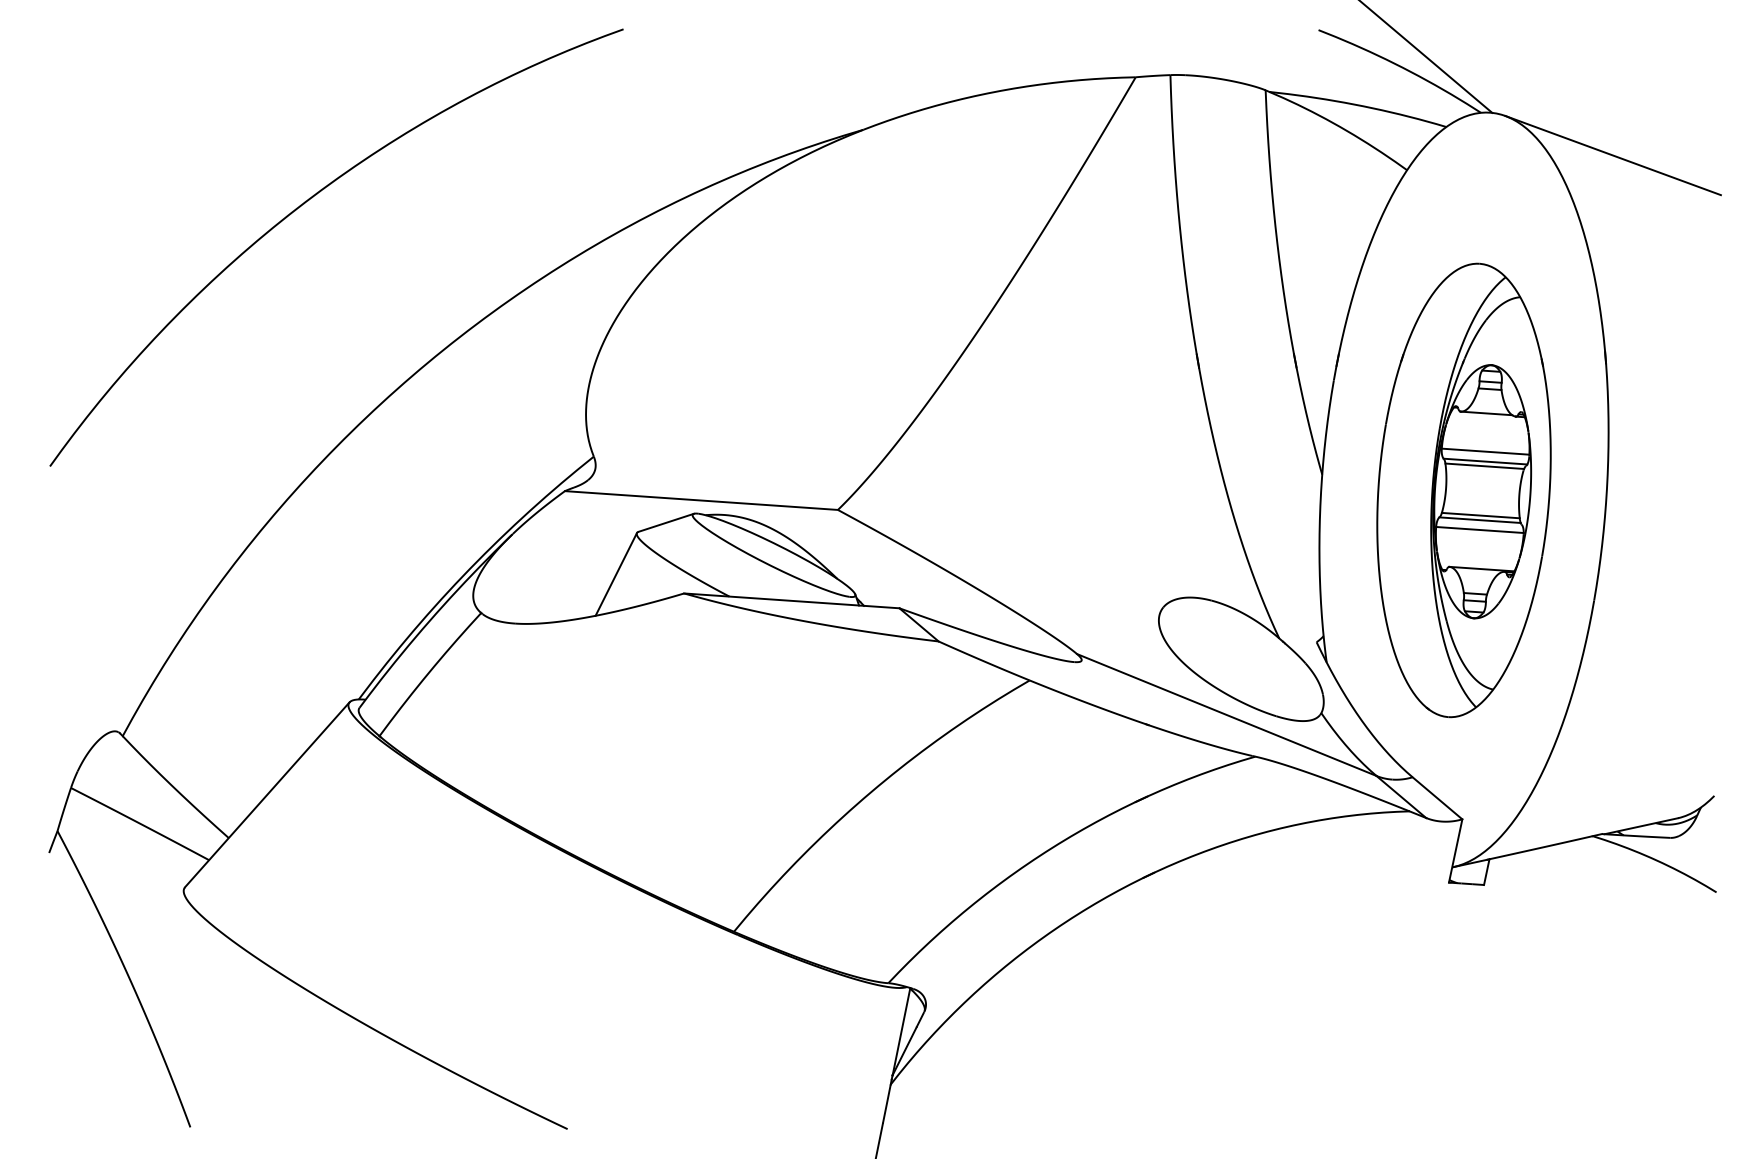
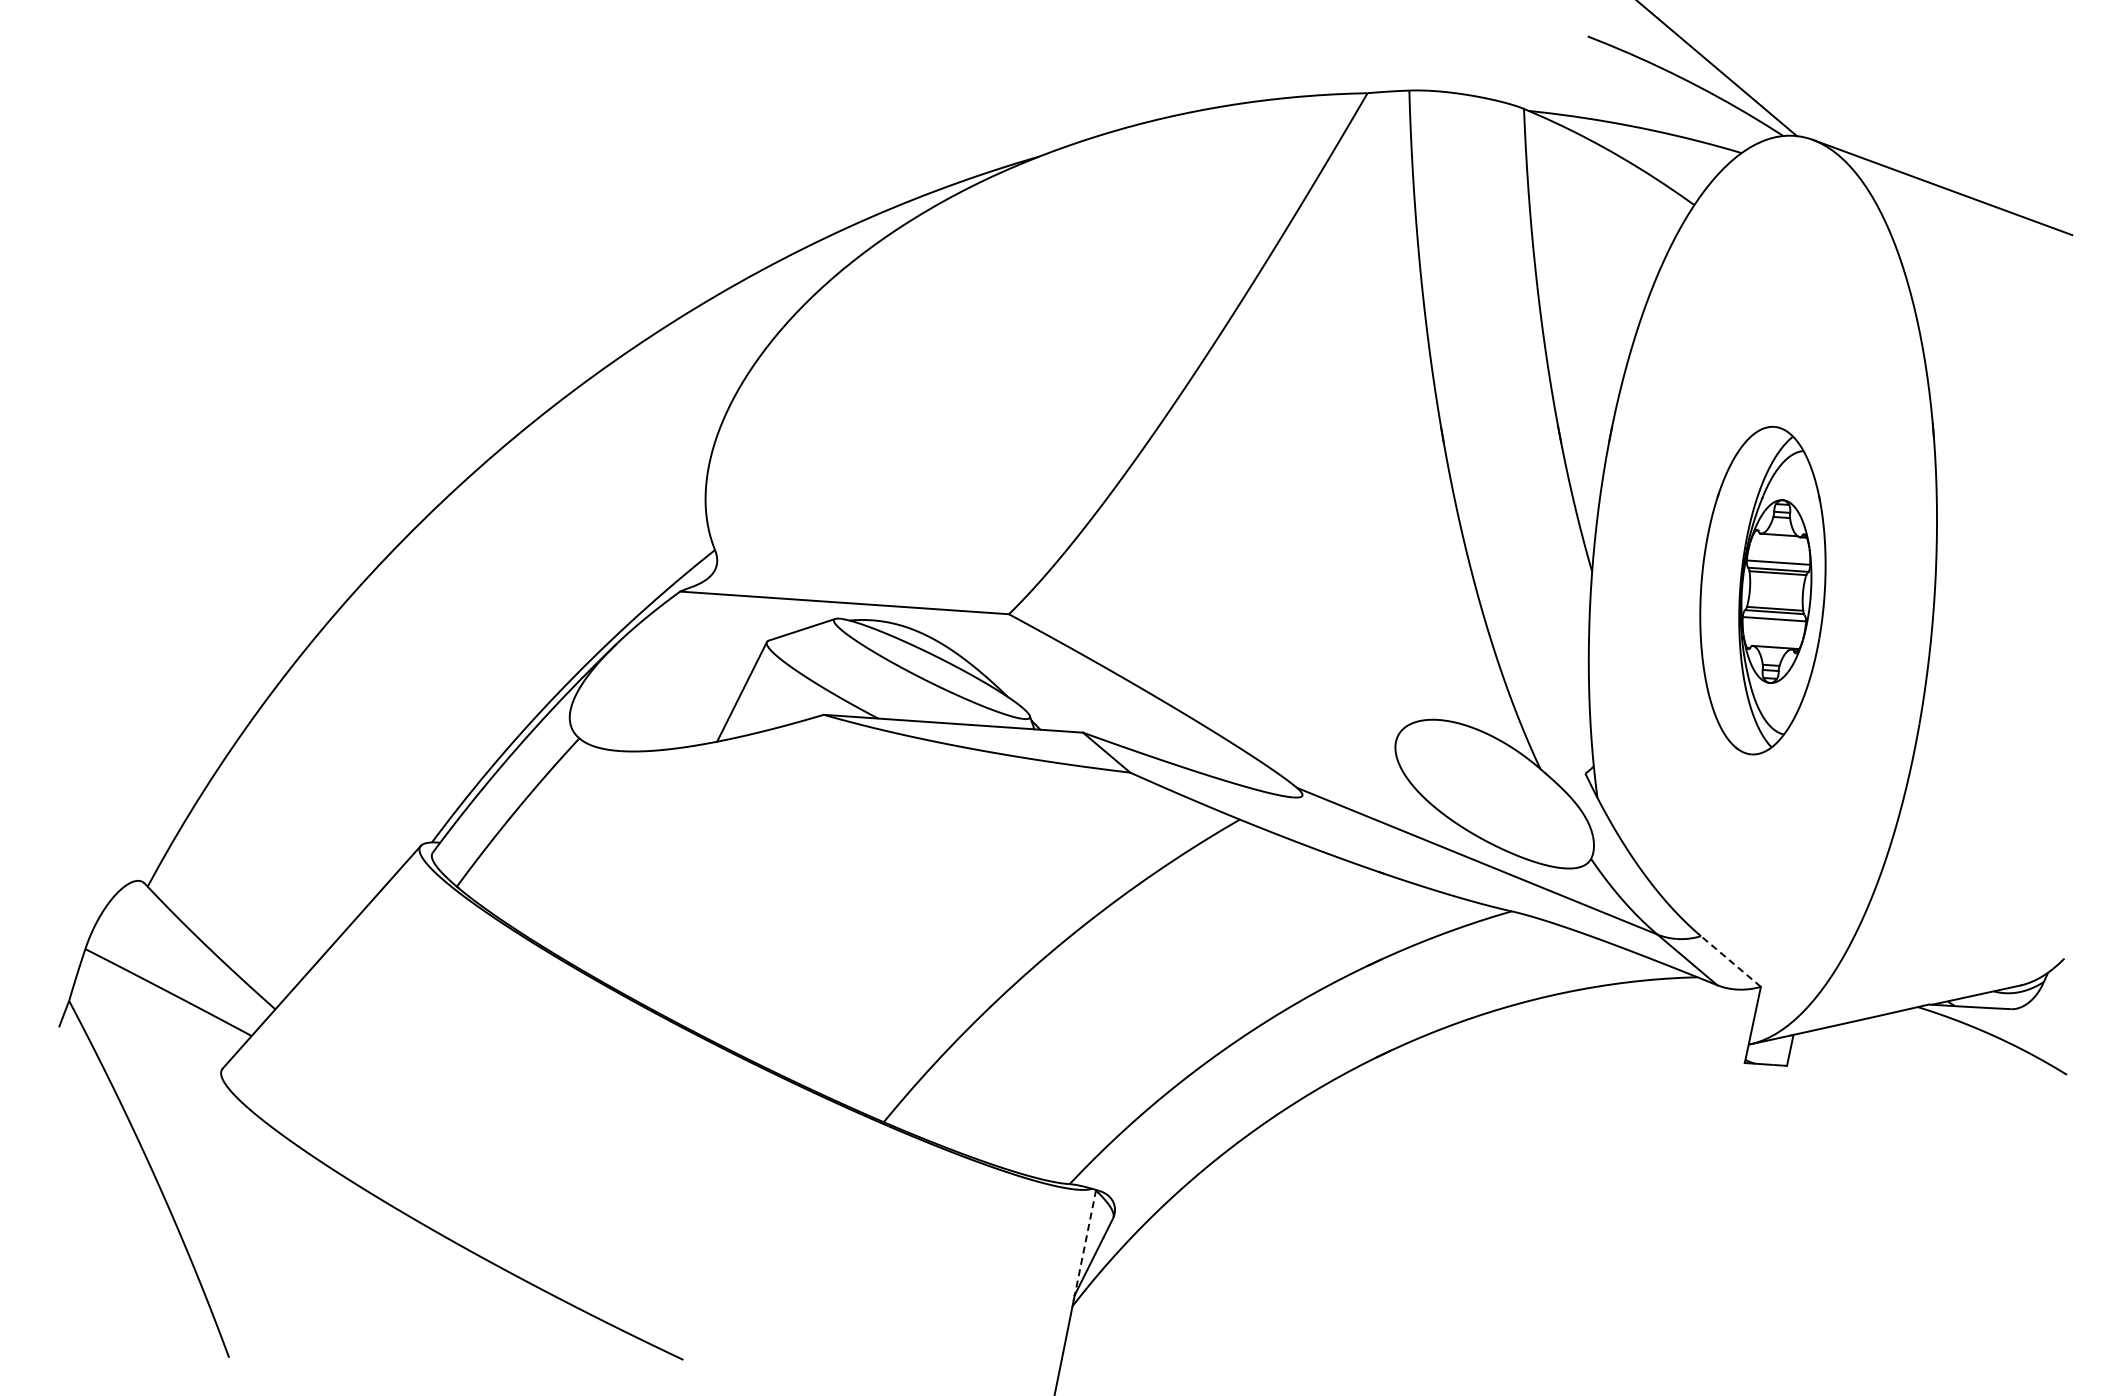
curve: (301, 206) -> (363, 248), removed
part: (1463, 490) -> (1762, 590), size x0.6
line: (1437, 798) -> (1730, 961), solid -> dashed
line: (901, 1031) -> (1085, 1242), solid -> dashed

